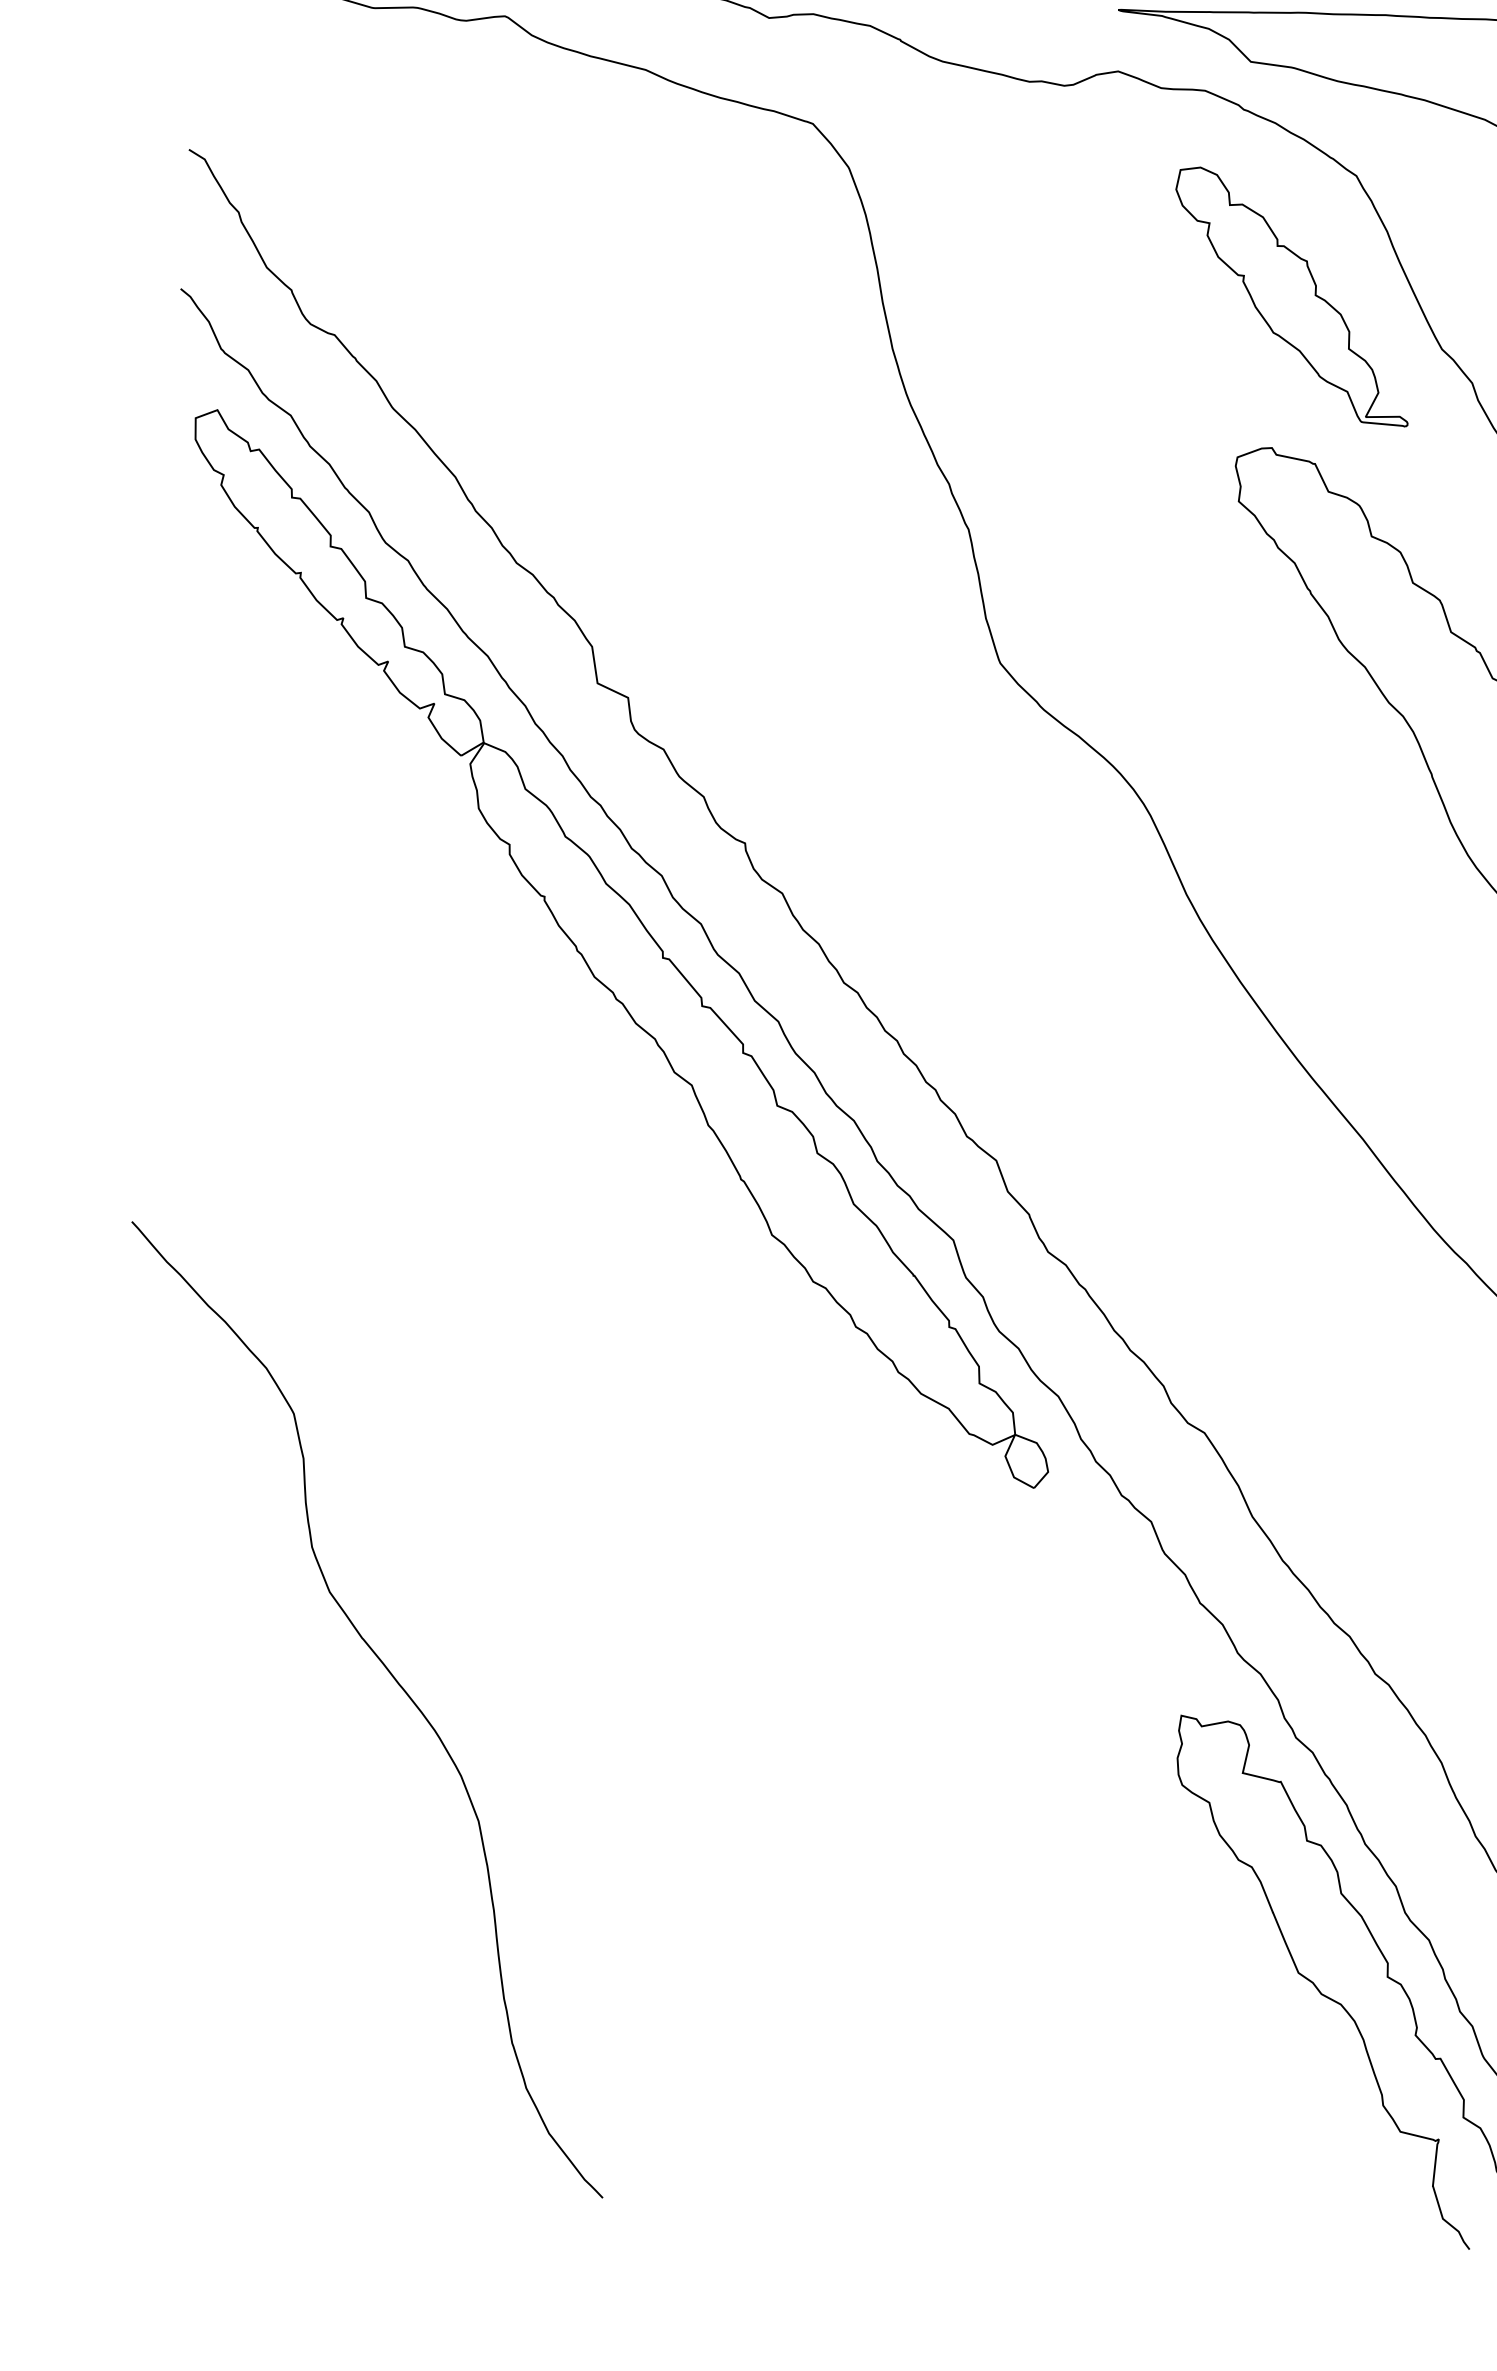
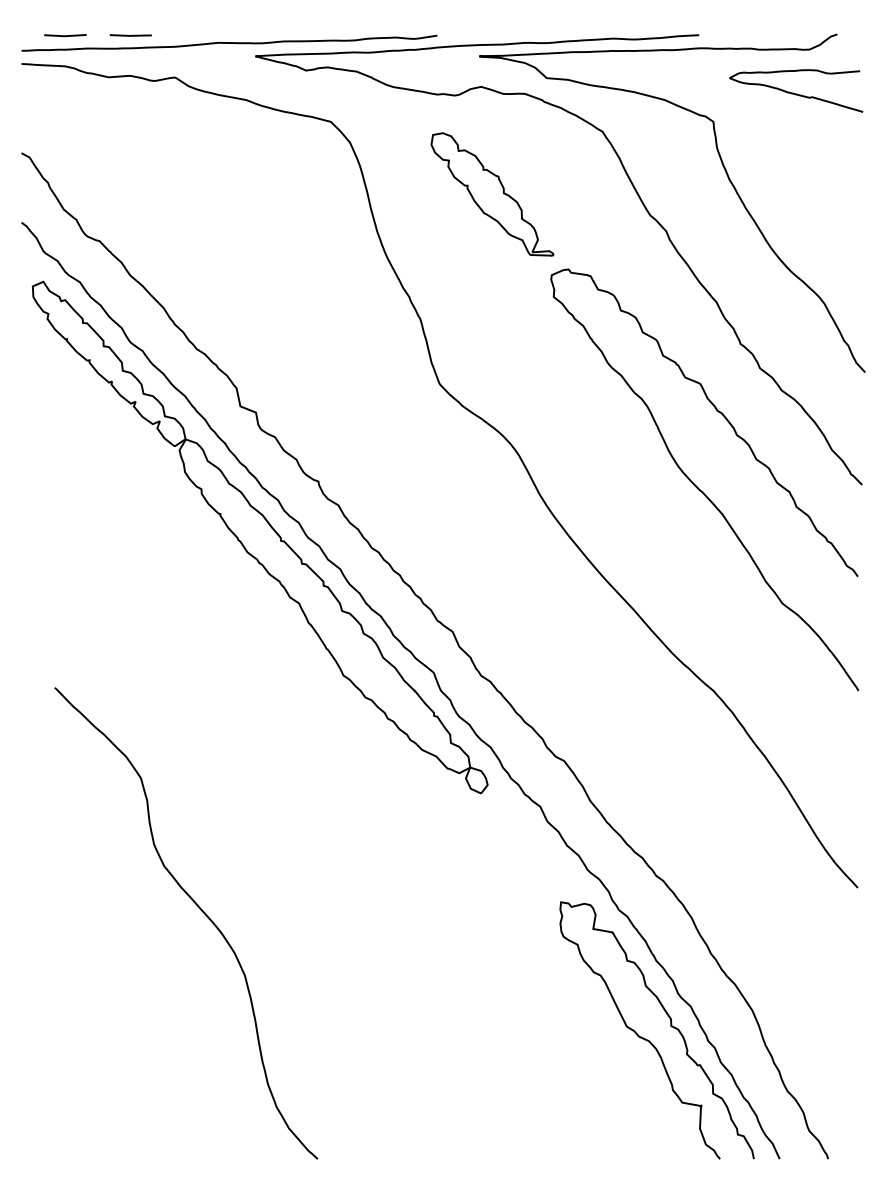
part: (1292, 296) -> (492, 194), moved
curve: (395, 1683) -> (199, 909), moved

